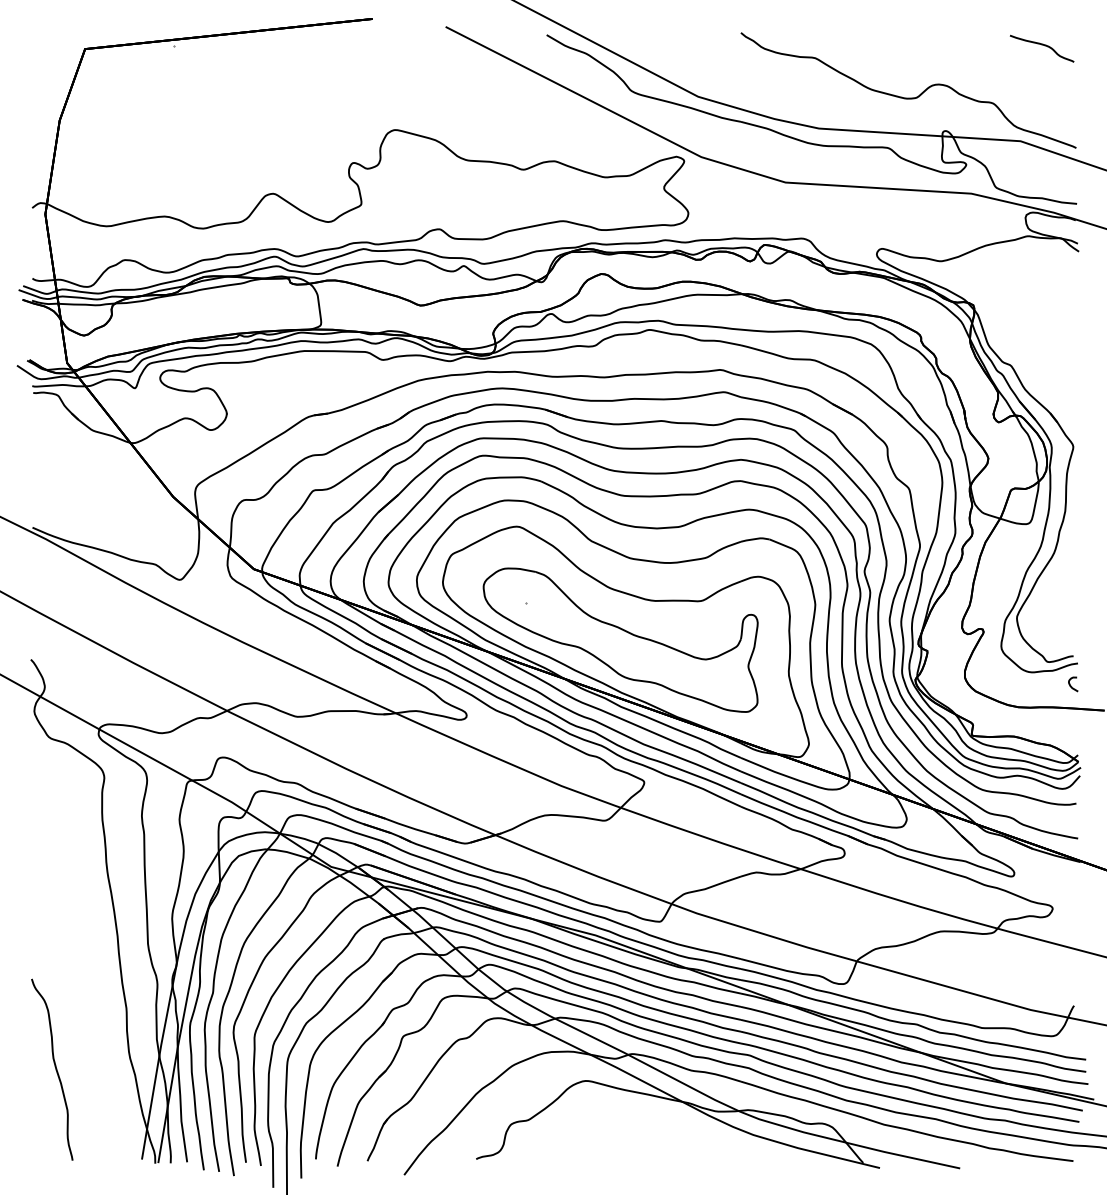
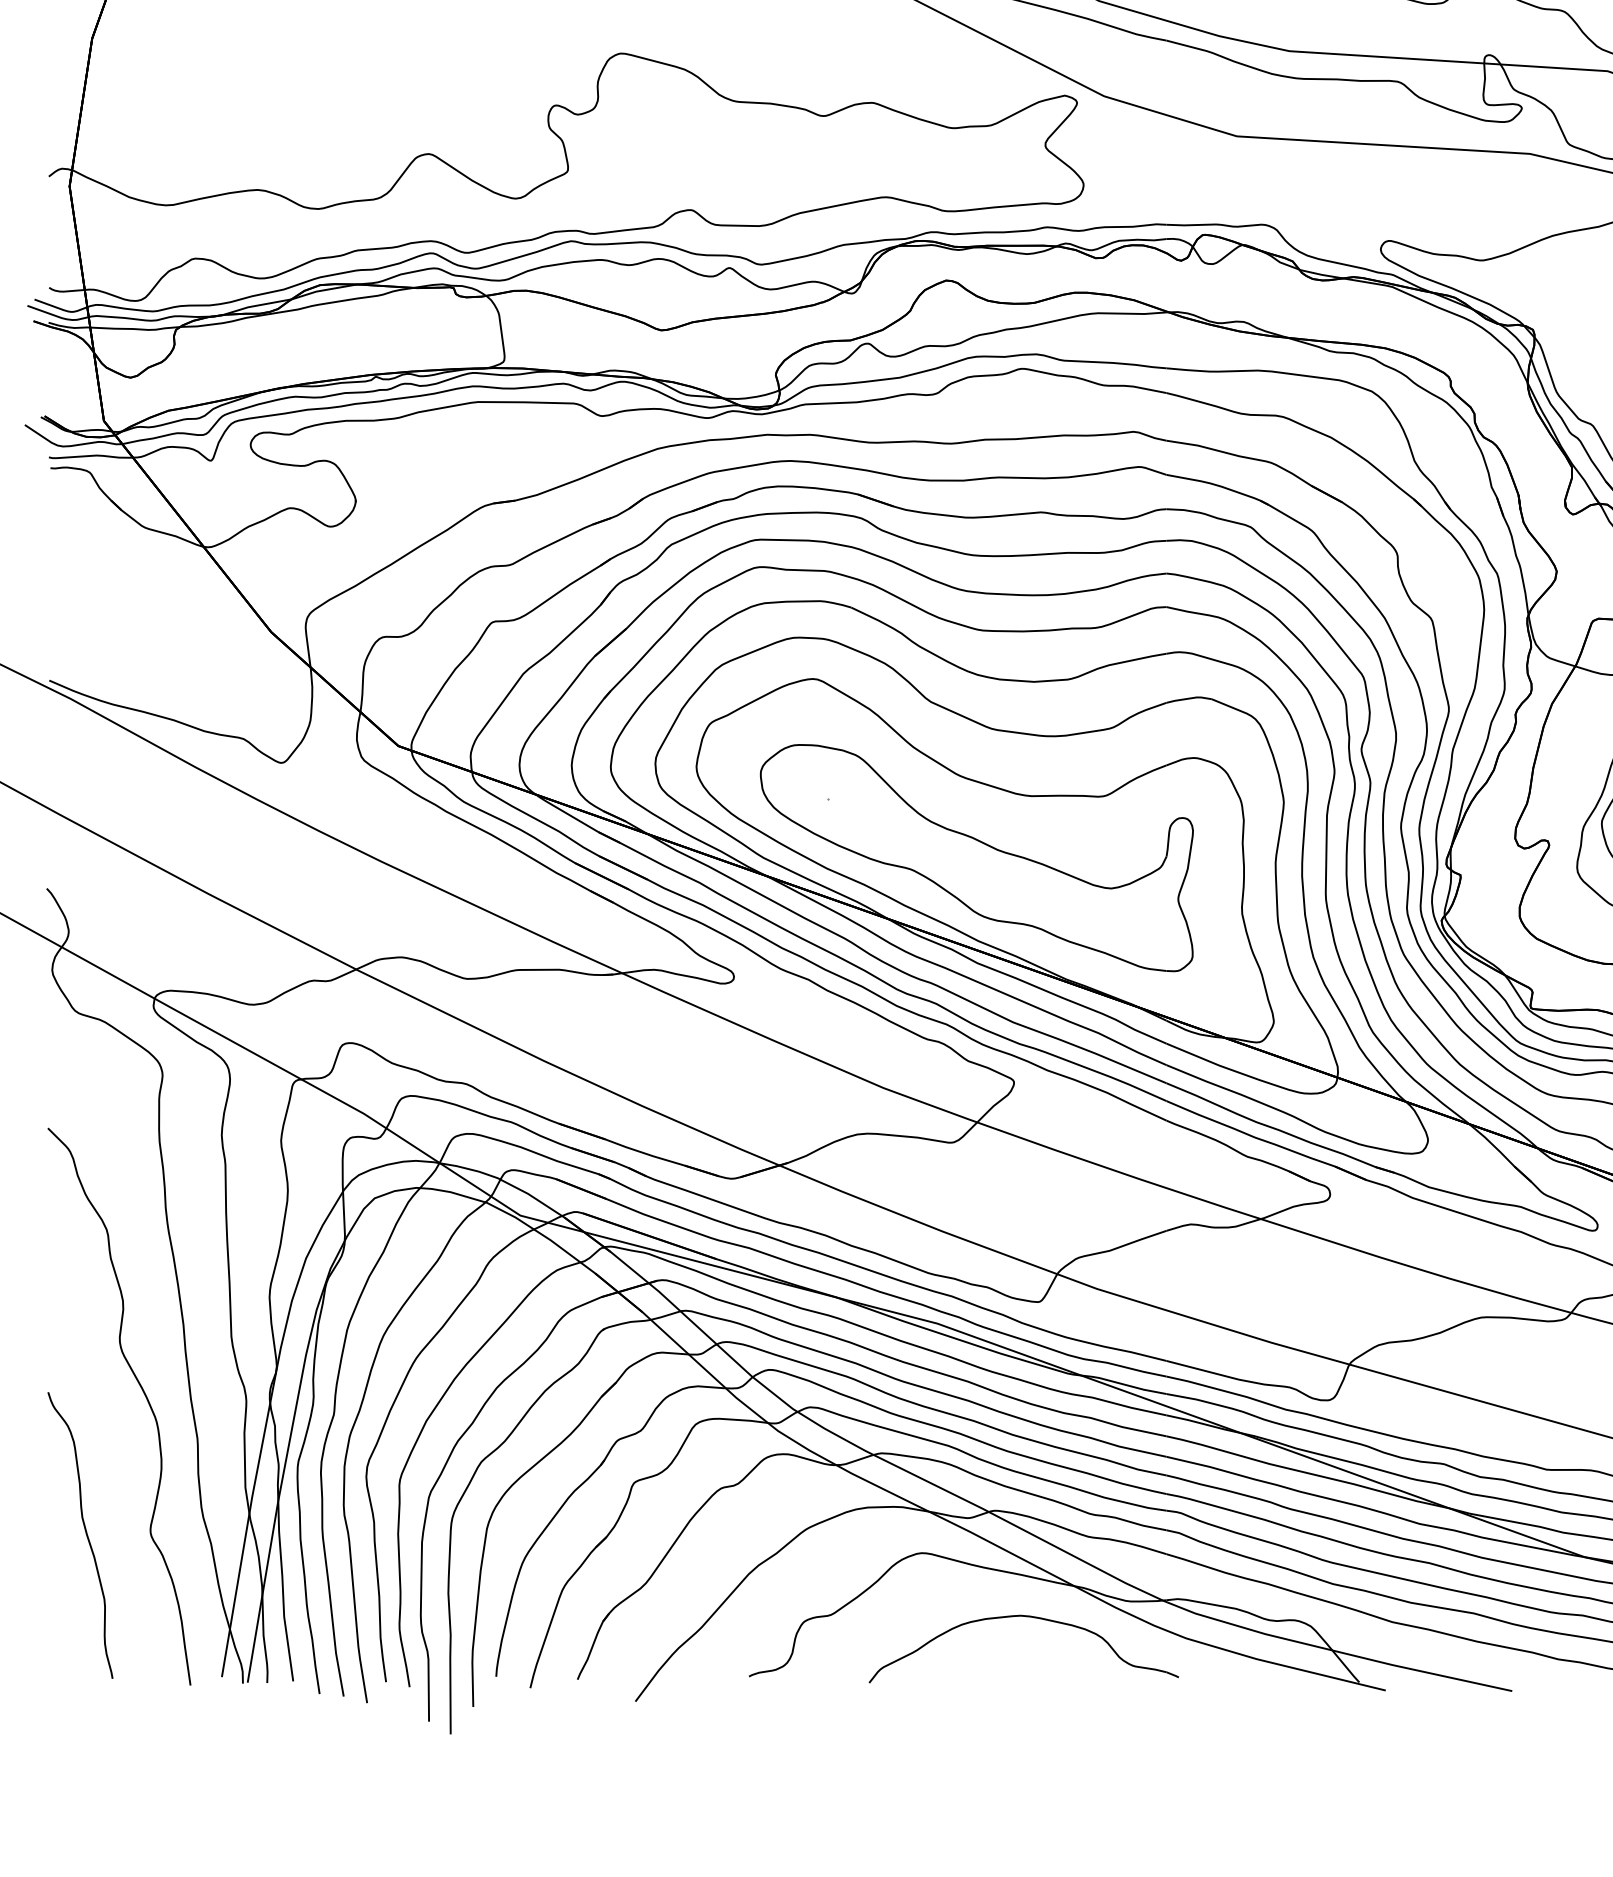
curve: (91, 979) -> (142, 1393), added
part: (654, 1122) -> (1030, 1618), added

